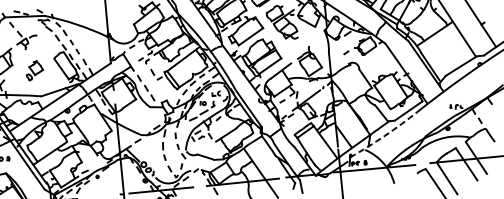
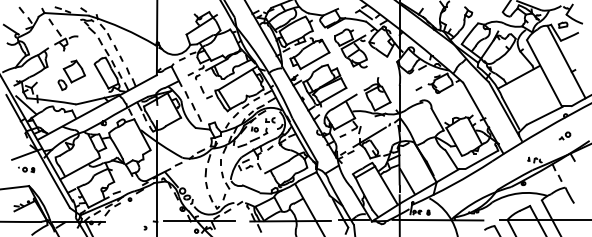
part: (34, 70) -> (71, 74), size x1.43
part: (480, 82) -> (564, 135), added
arc: (384, 135) -> (452, 184), dashed -> solid

